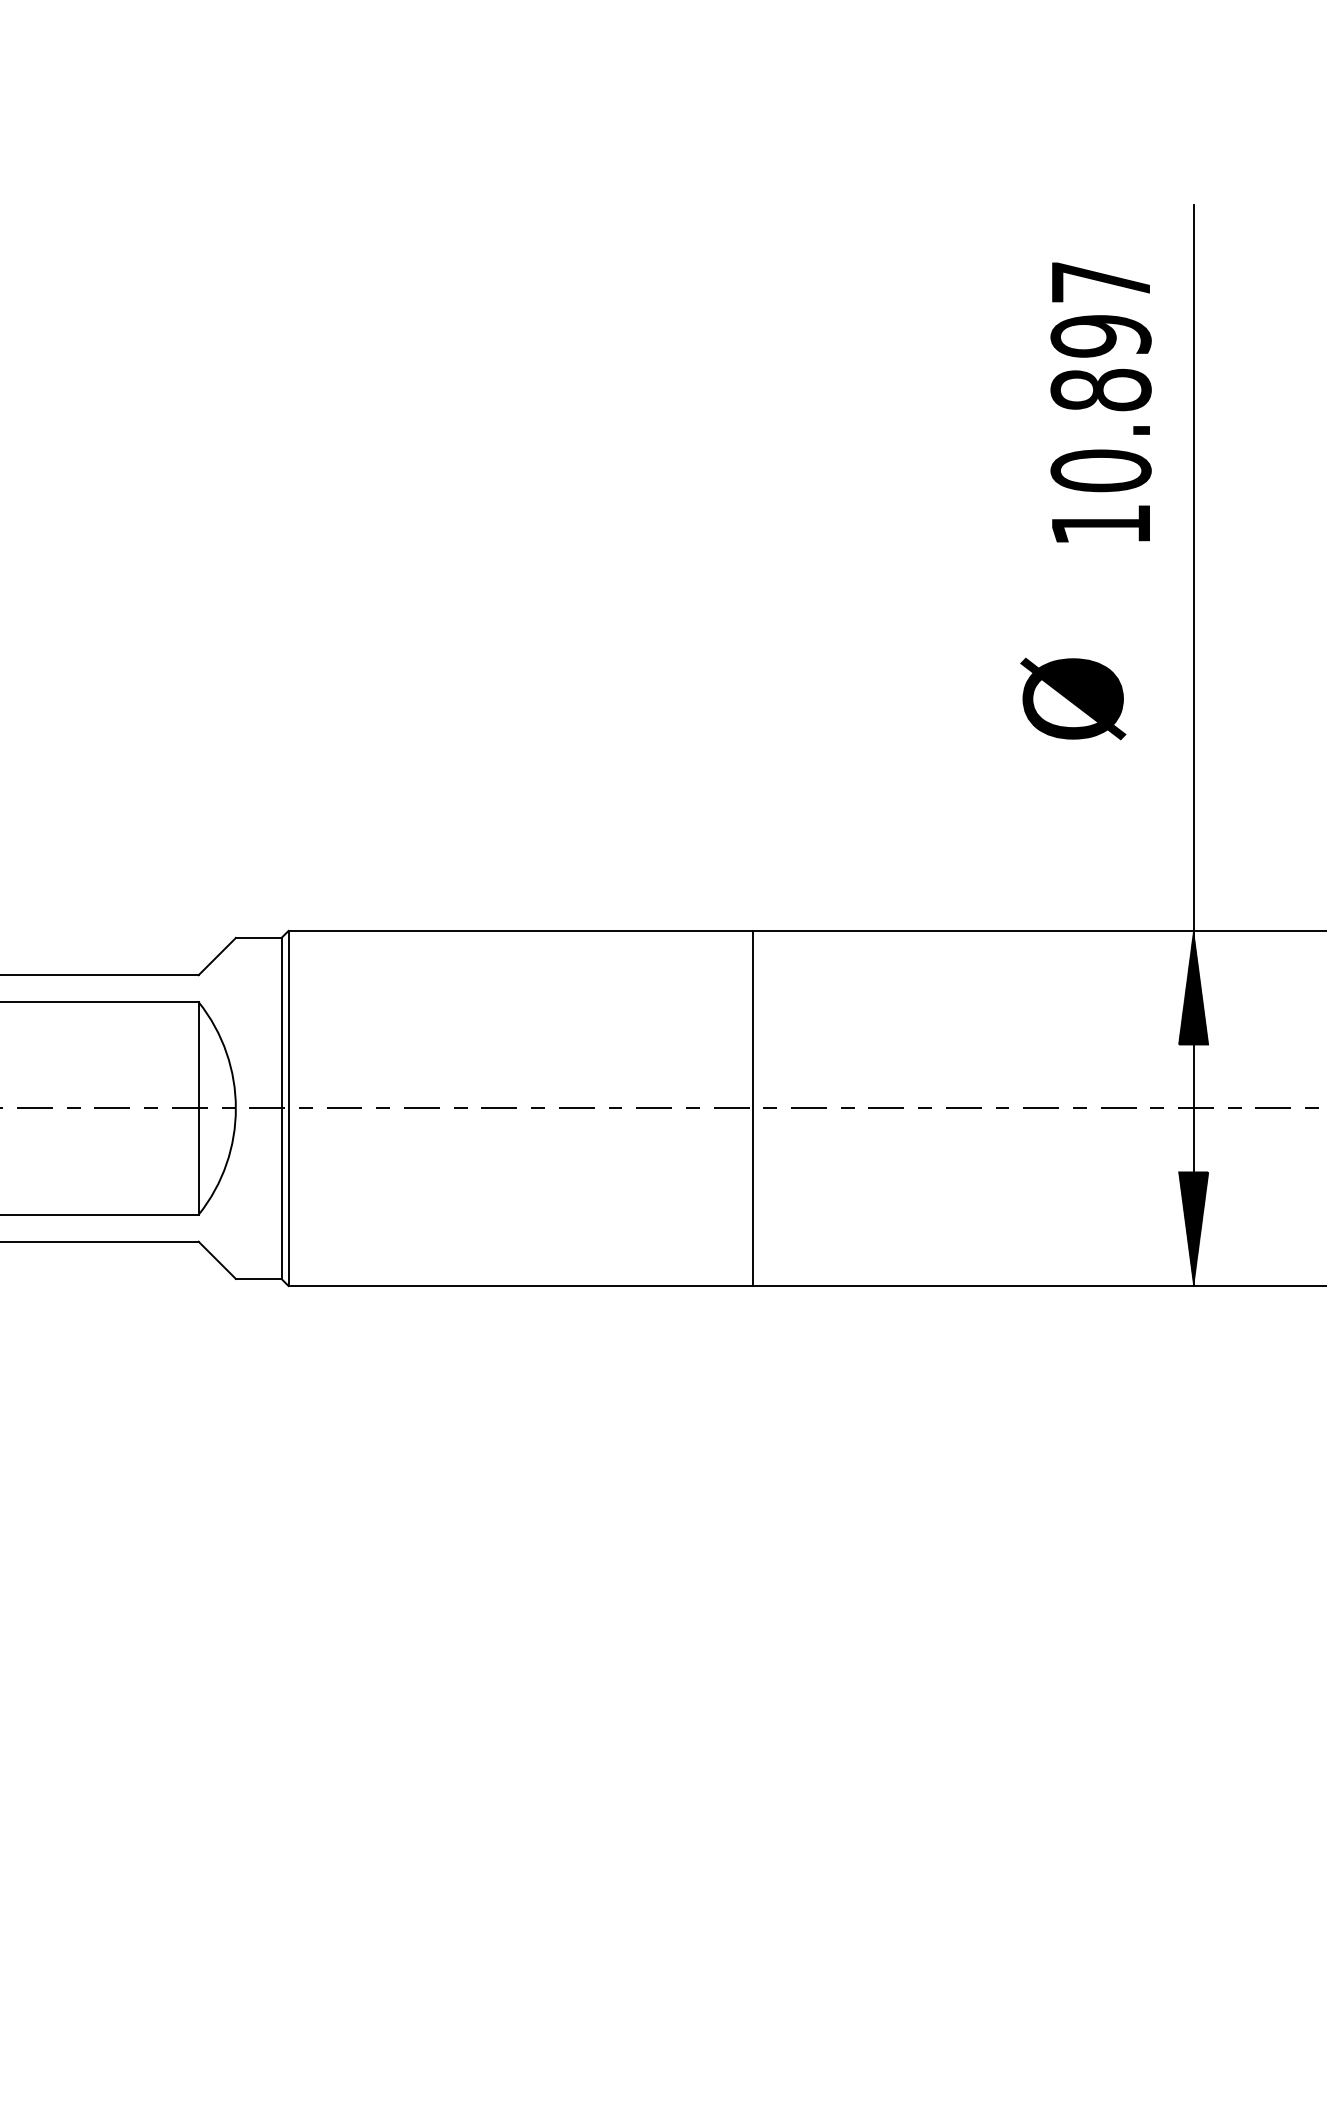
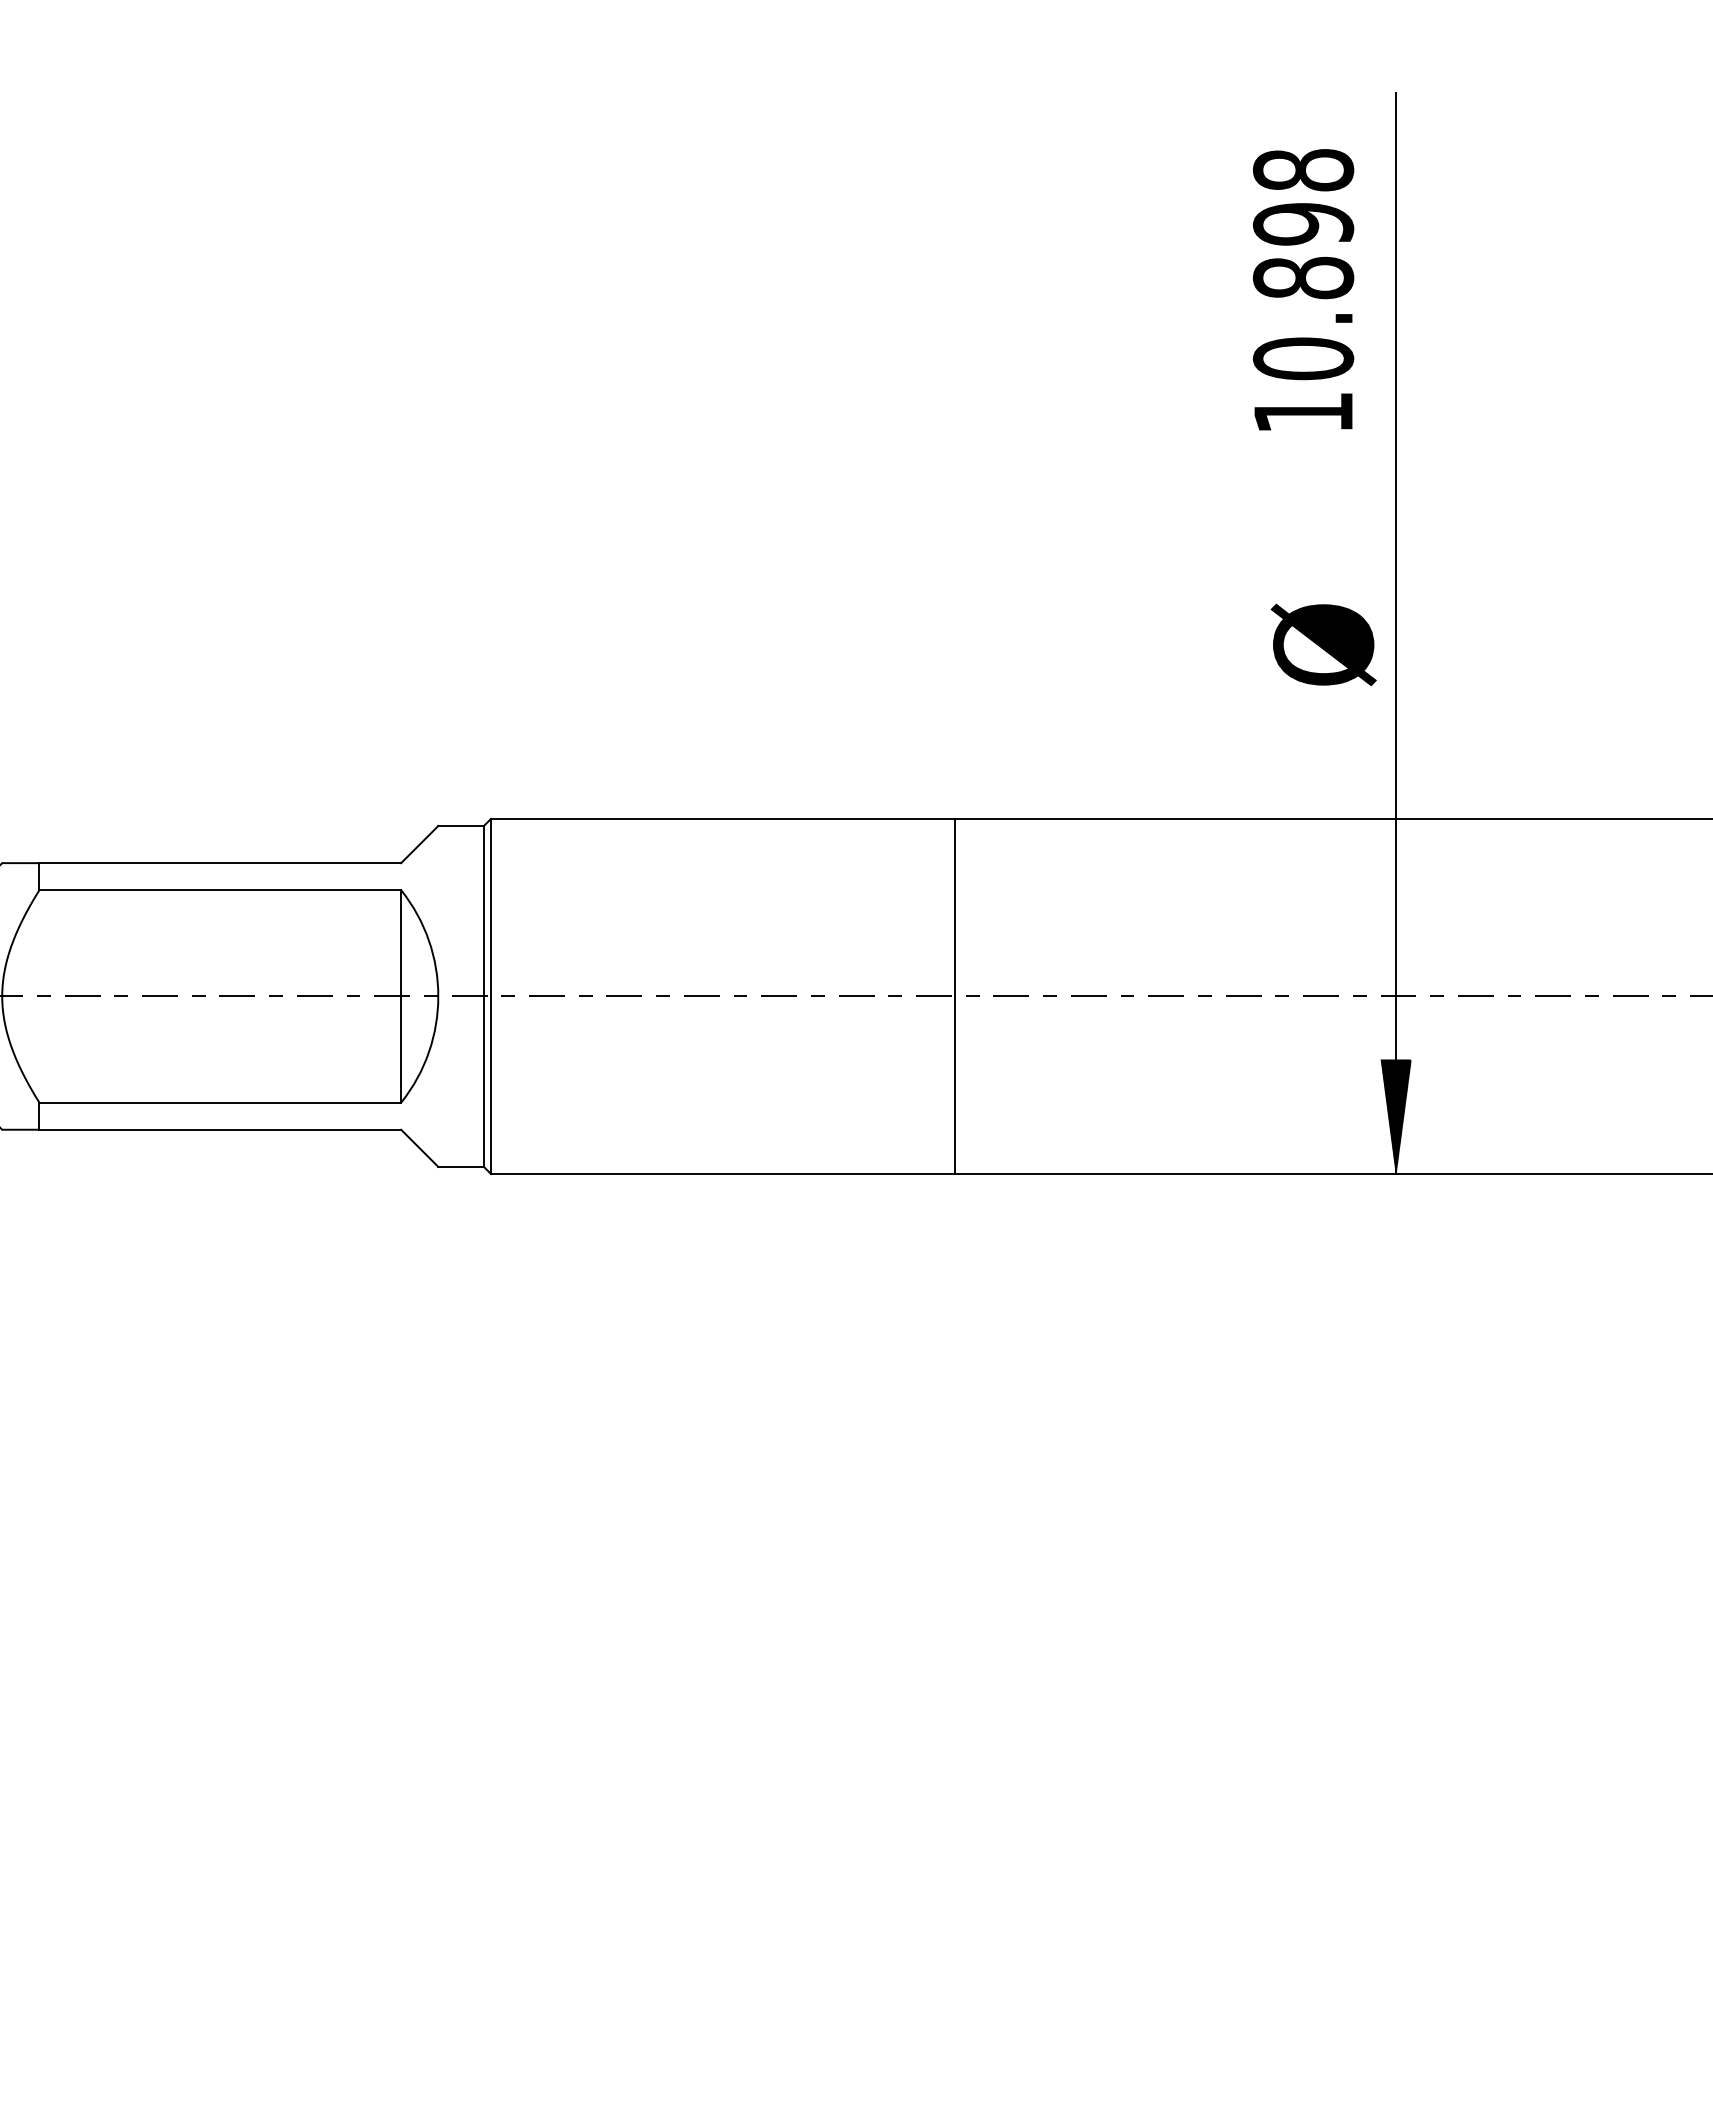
text: (1101, 282) -> (1303, 170), 10.897 -> 10.898
text: (1073, 698) -> (1323, 644), moved
hatch: (1194, 987) -> (1396, 875), removed

